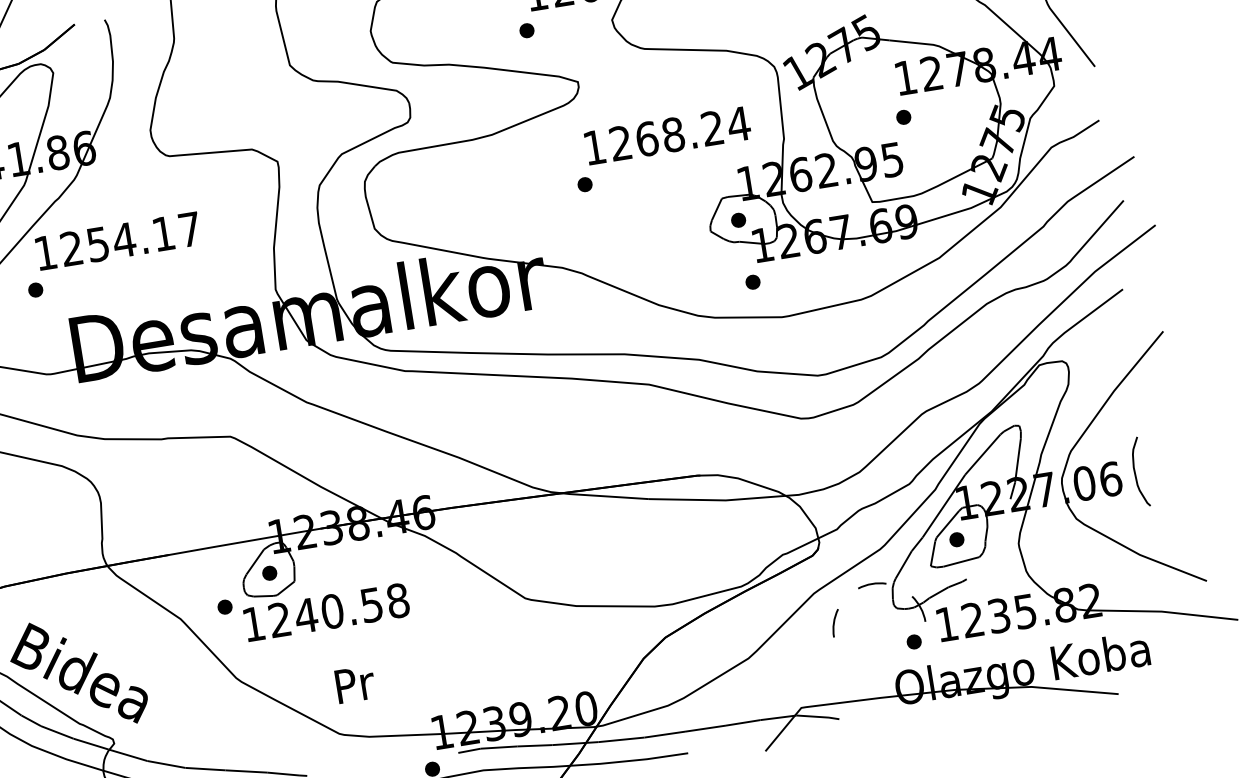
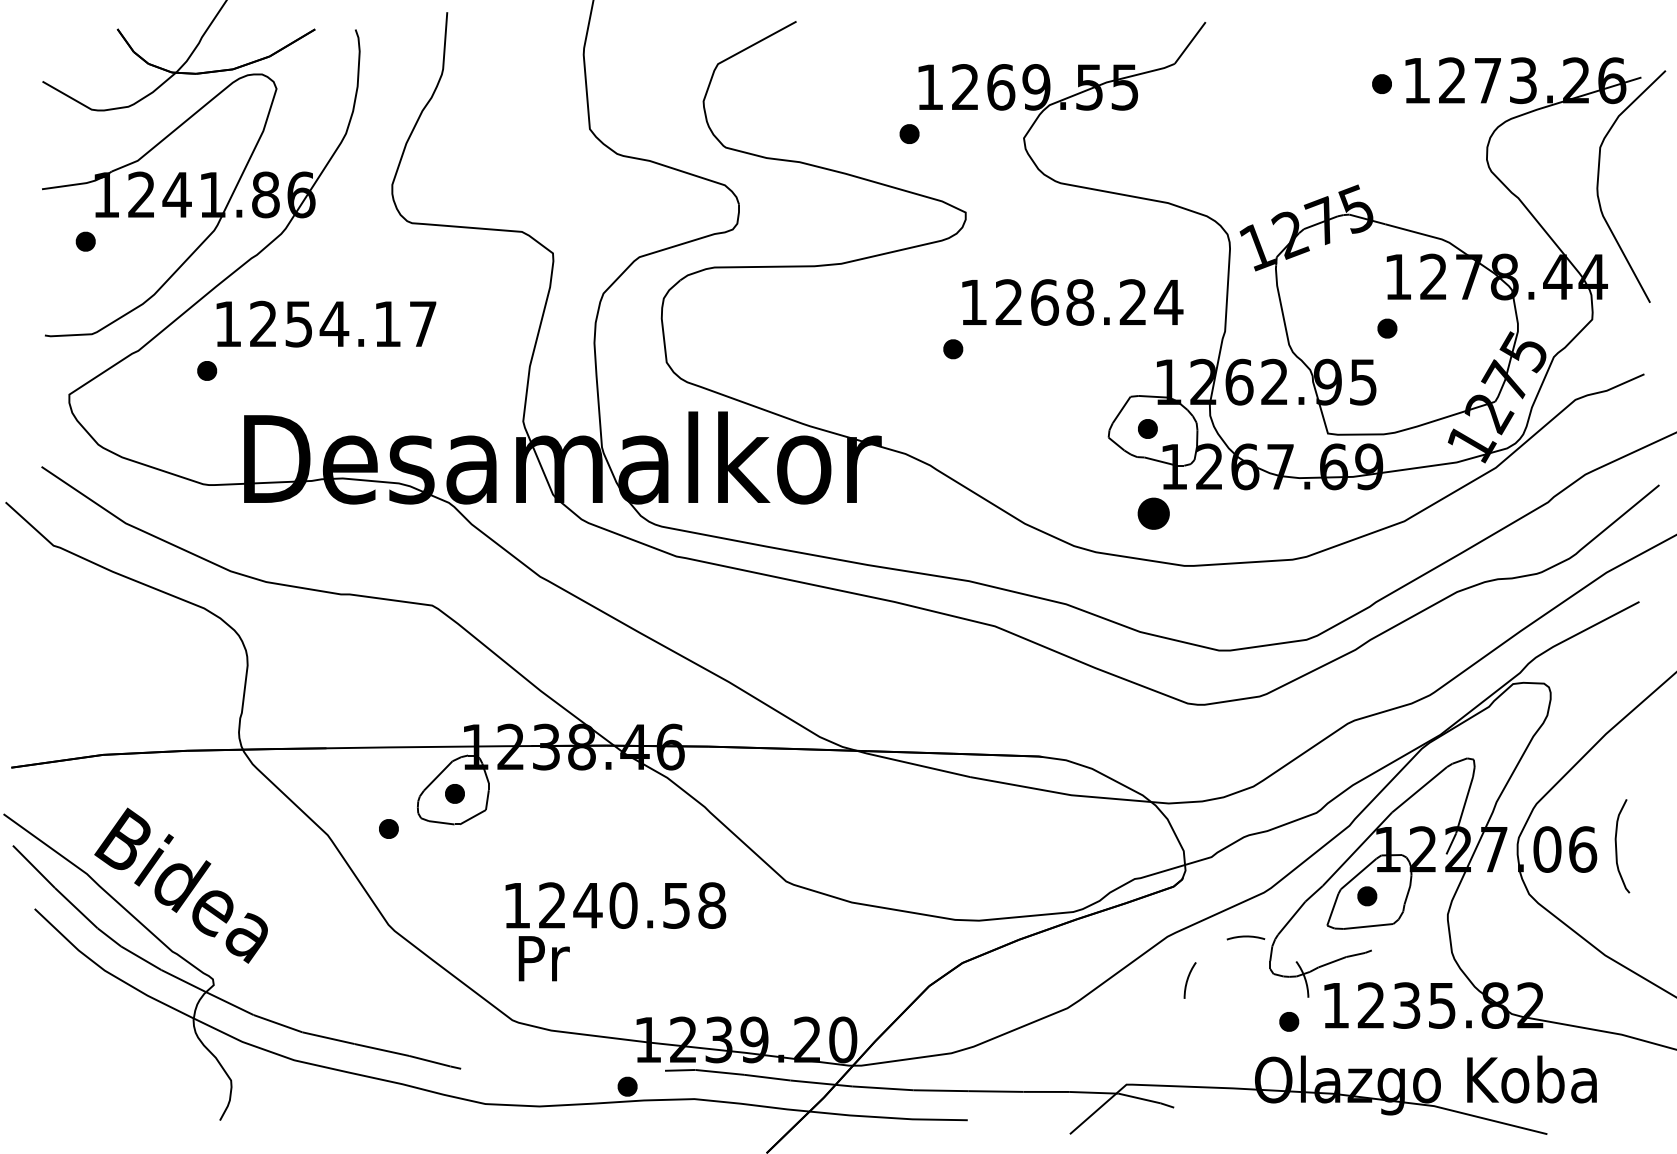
part: (752, 282) -> (1153, 513), size x1.6
text: (326, 612) -> (615, 905), moved

